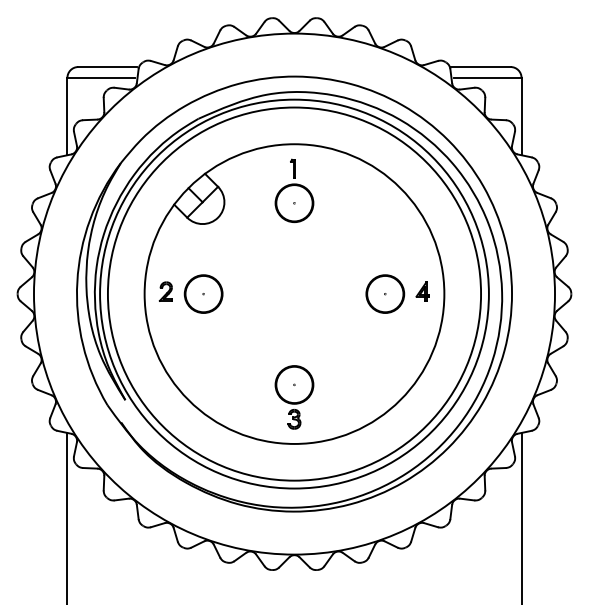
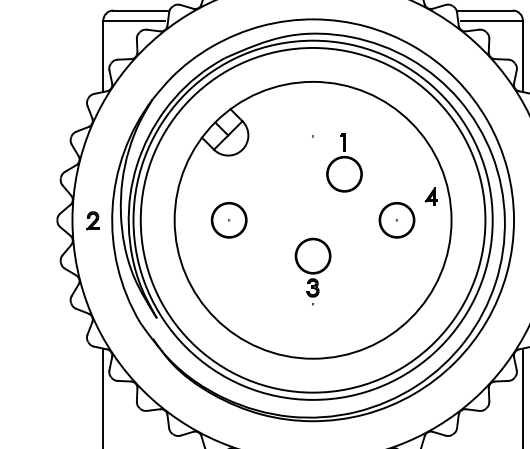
part: (294, 190) -> (344, 162), moved
part: (165, 291) -> (92, 220), moved
part: (422, 291) -> (431, 196), moved
part: (294, 397) -> (313, 267), moved

